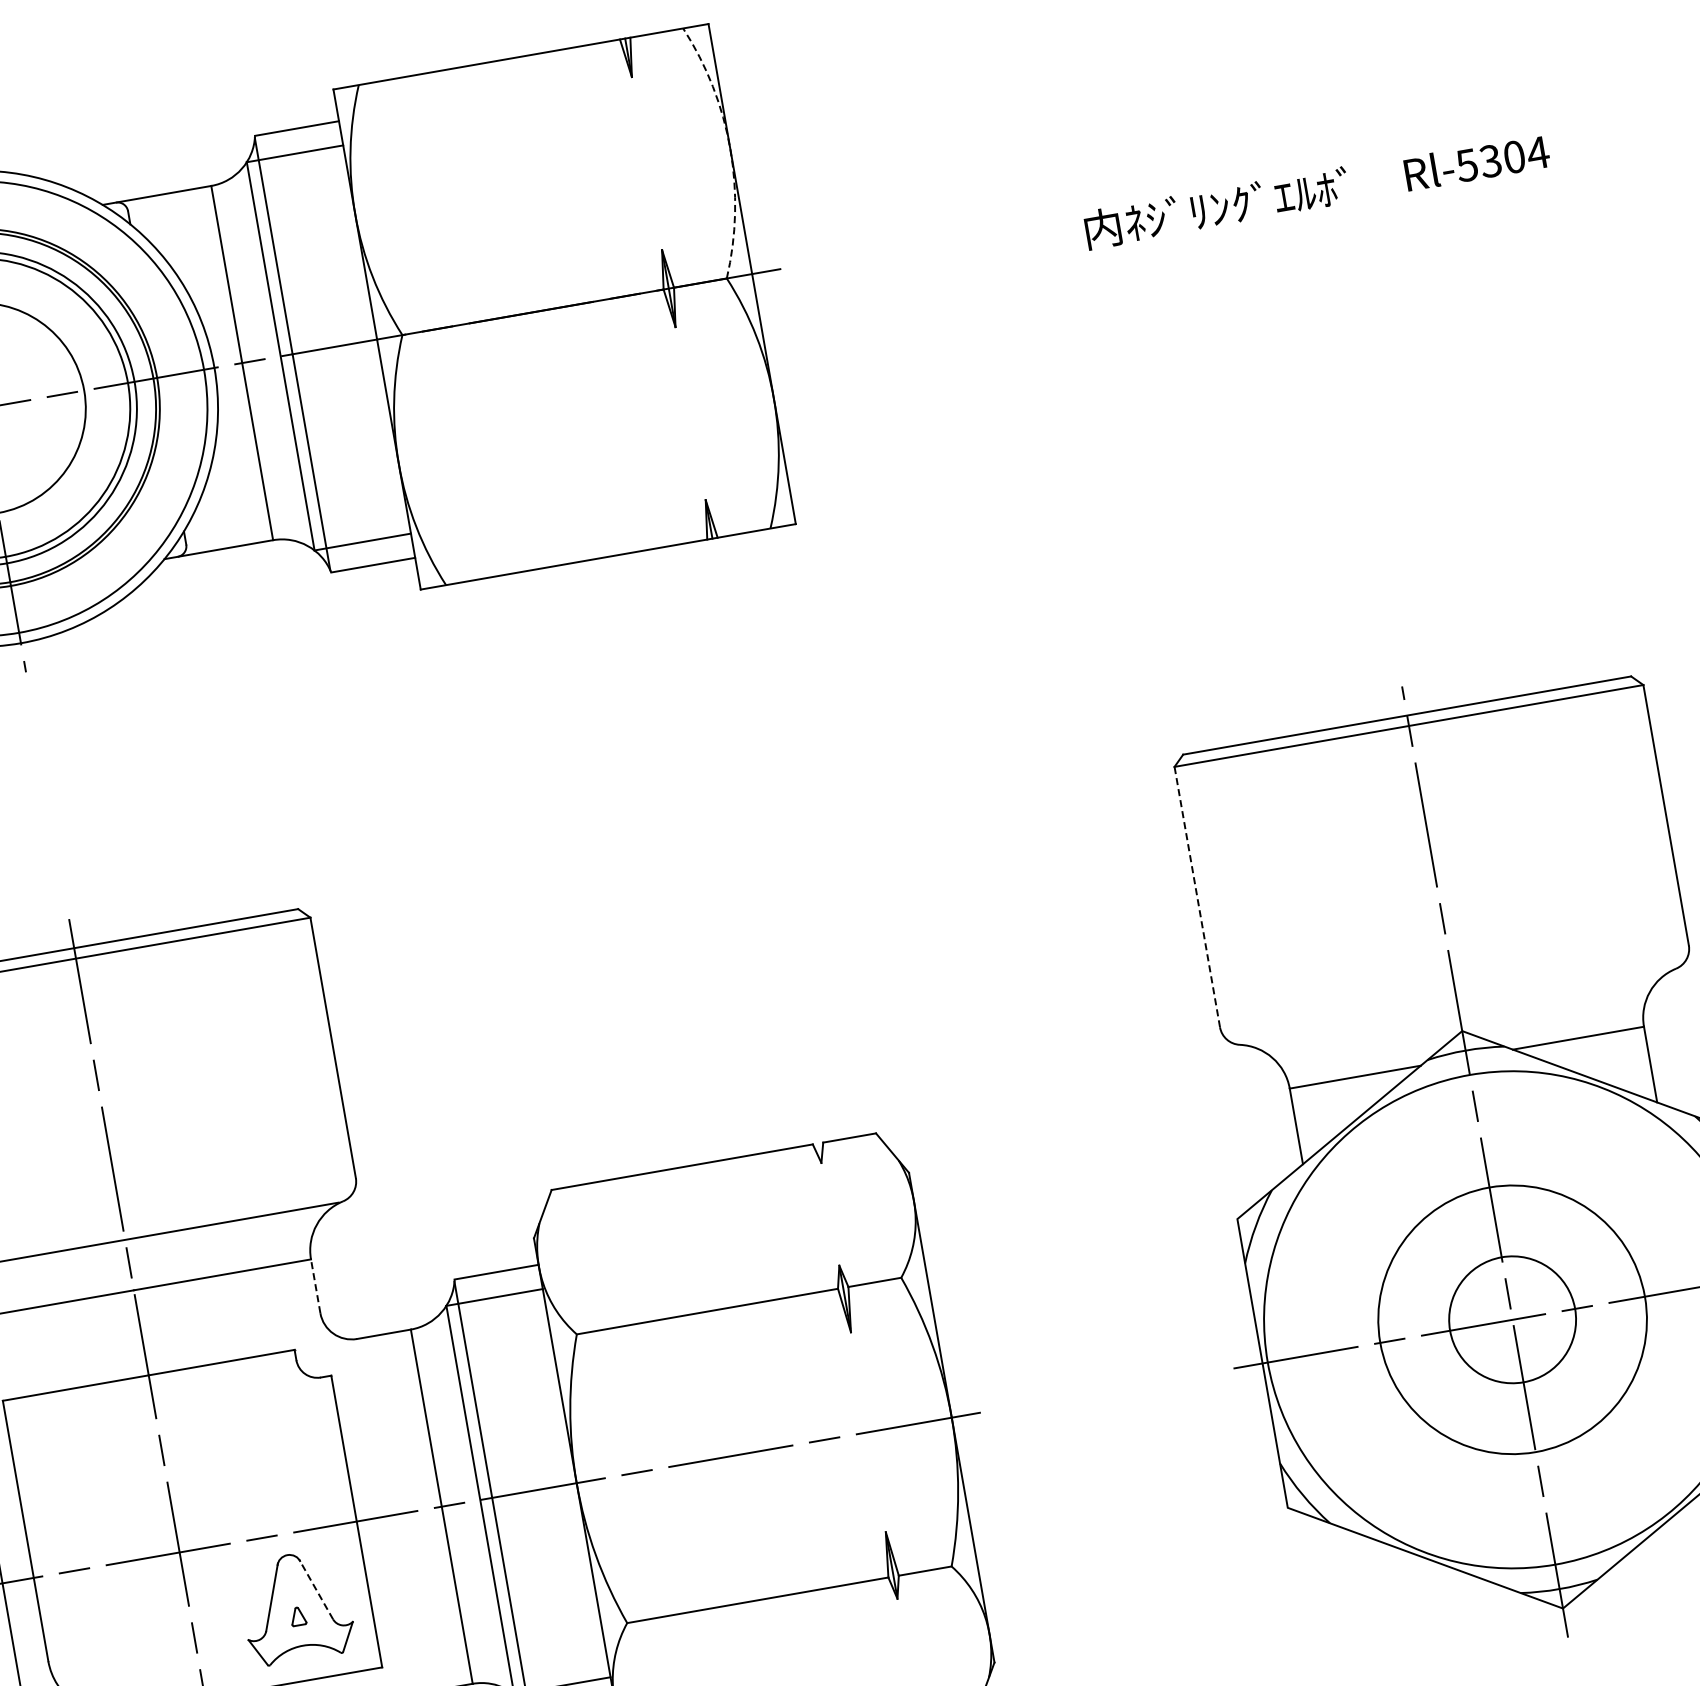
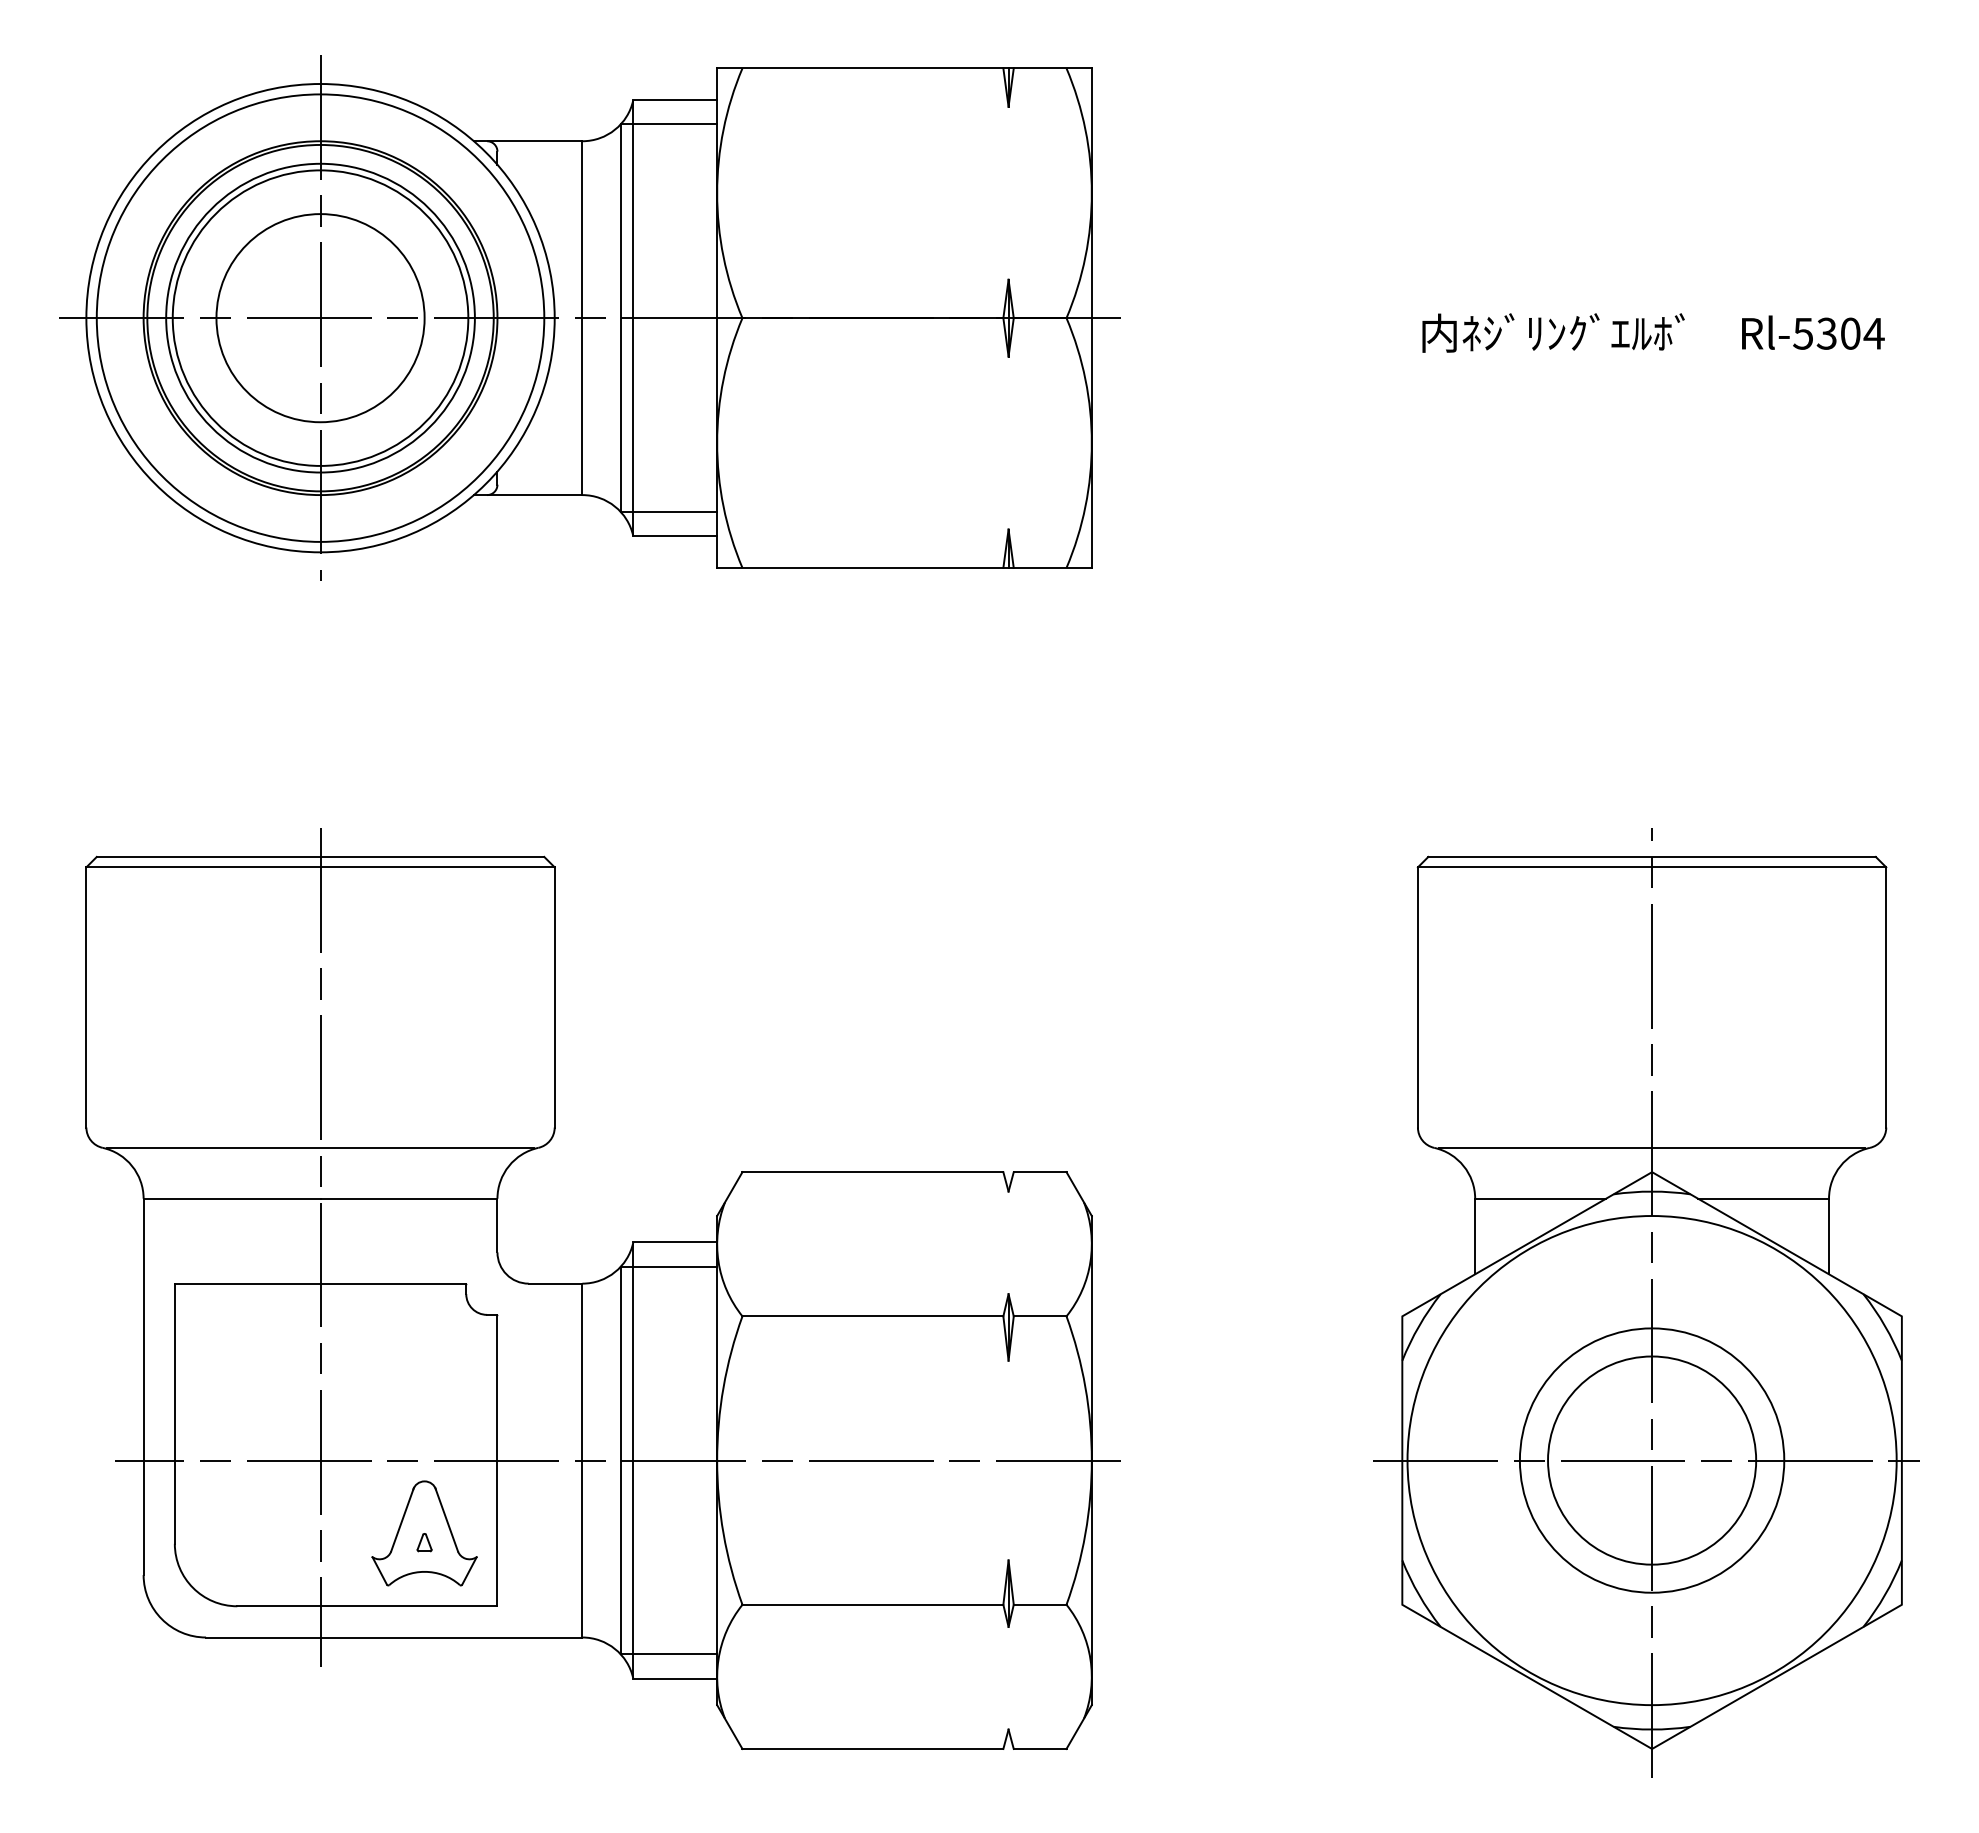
arc: (730, 149) -> (1091, 193), dashed -> solid
line: (1196, 896) -> (1417, 996), dashed -> solid
line: (1457, 1007) -> (1651, 1148), added
line: (315, 1286) -> (497, 1225), dashed -> solid
circle: (1513, 1319) -> (1652, 1460), size x1.67
line: (316, 1589) -> (446, 1519), dashed -> solid

